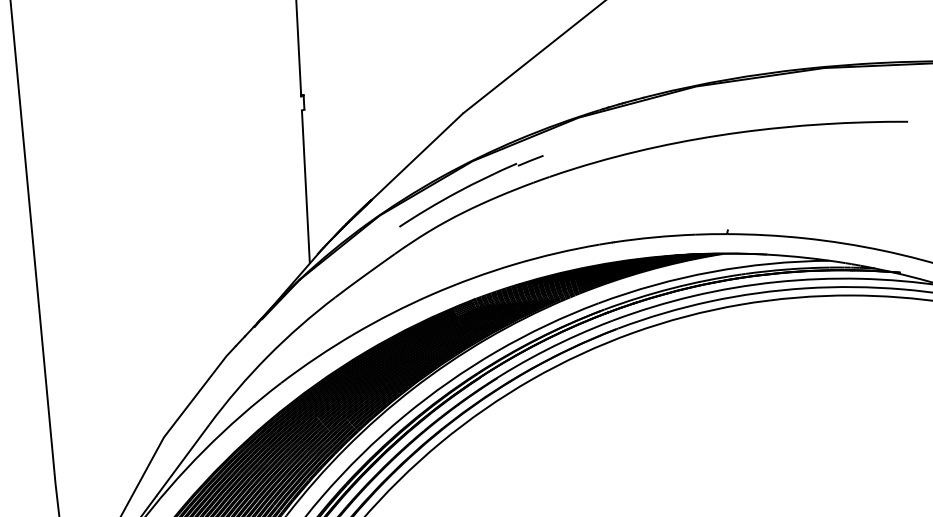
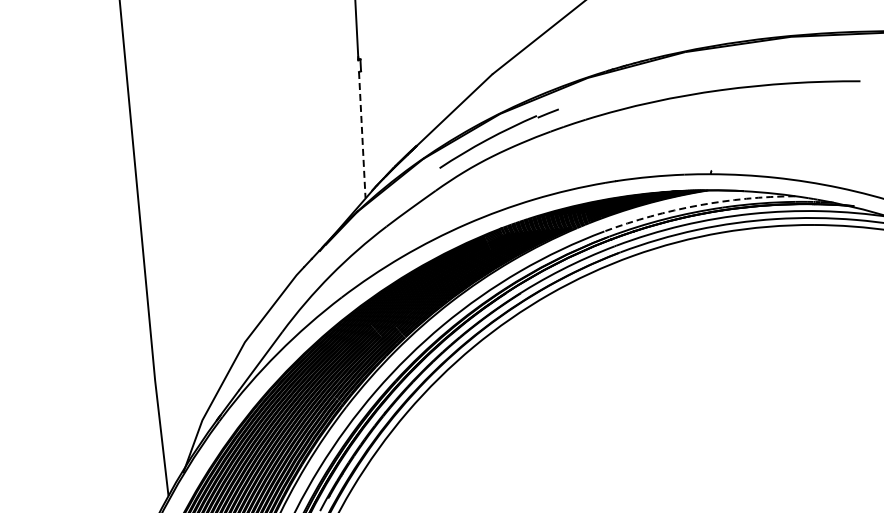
line: (306, 187) -> (362, 135), solid -> dashed
arc: (712, 271) -> (698, 205), solid -> dashed

